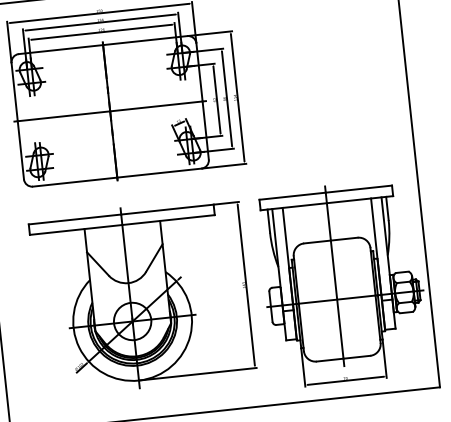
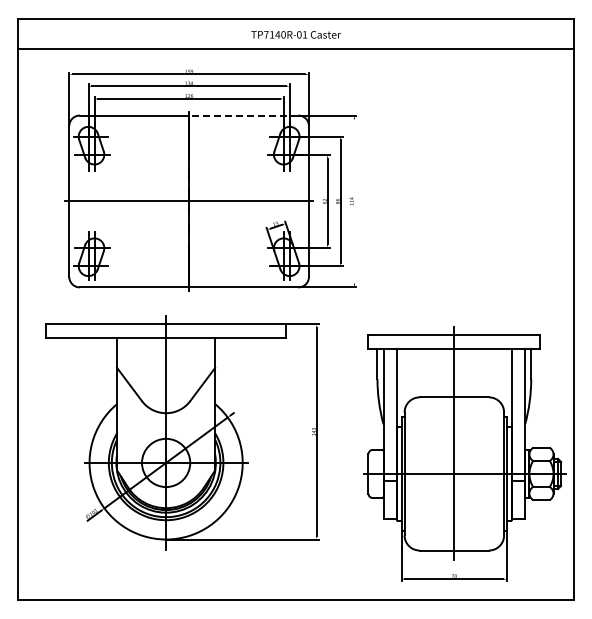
line: (145, 40) -> (243, 115), solid -> dashed
line: (237, 97) -> (354, 201), removed
part: (142, 296) -> (182, 432), moved

